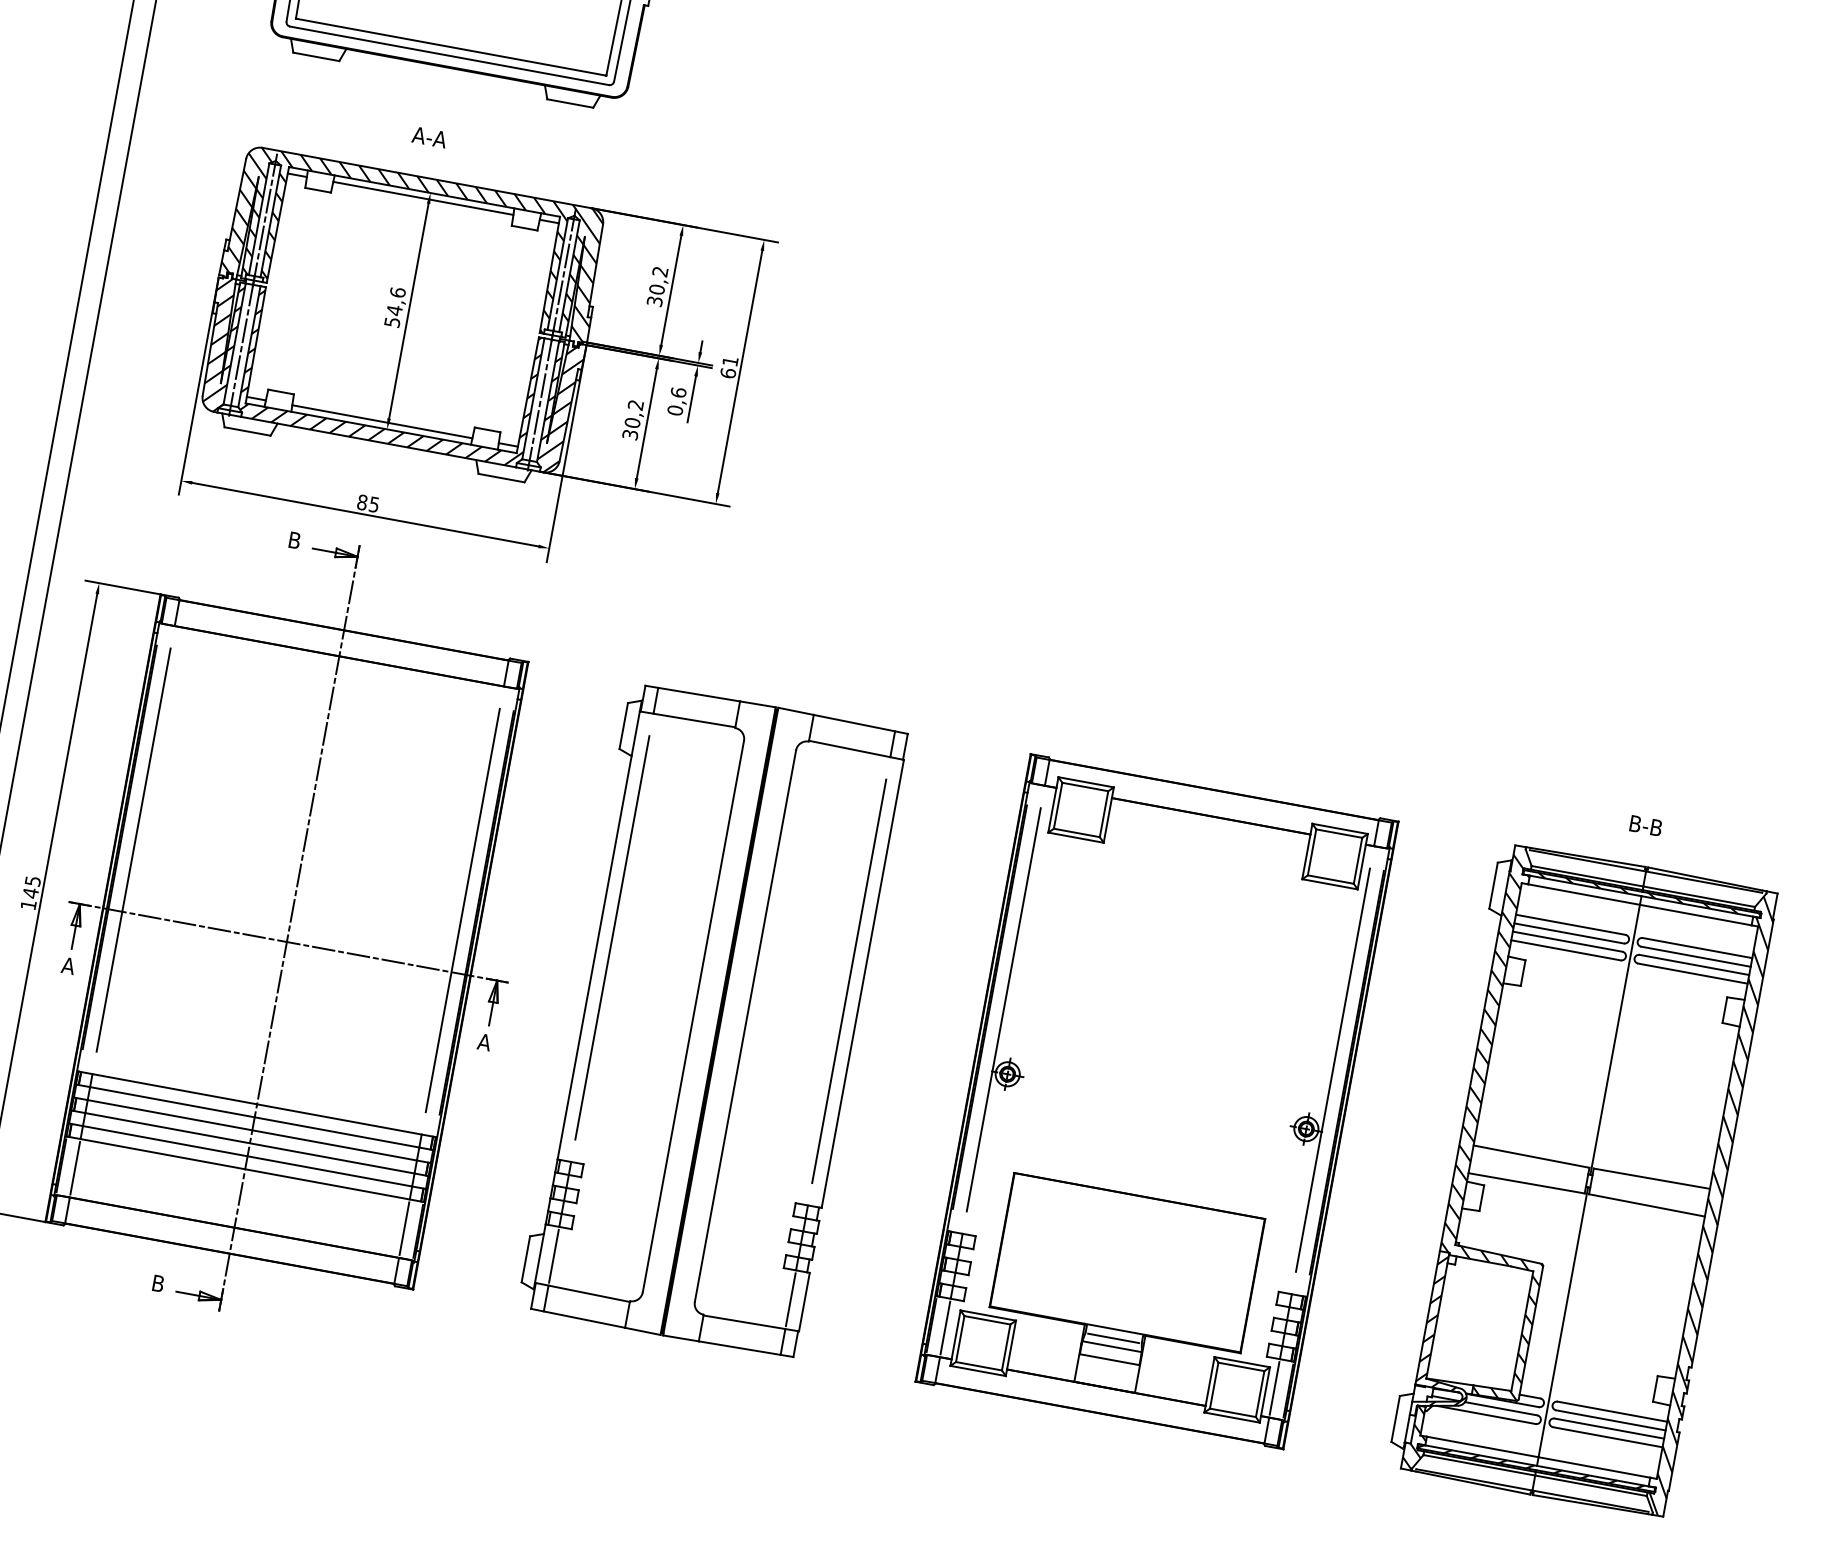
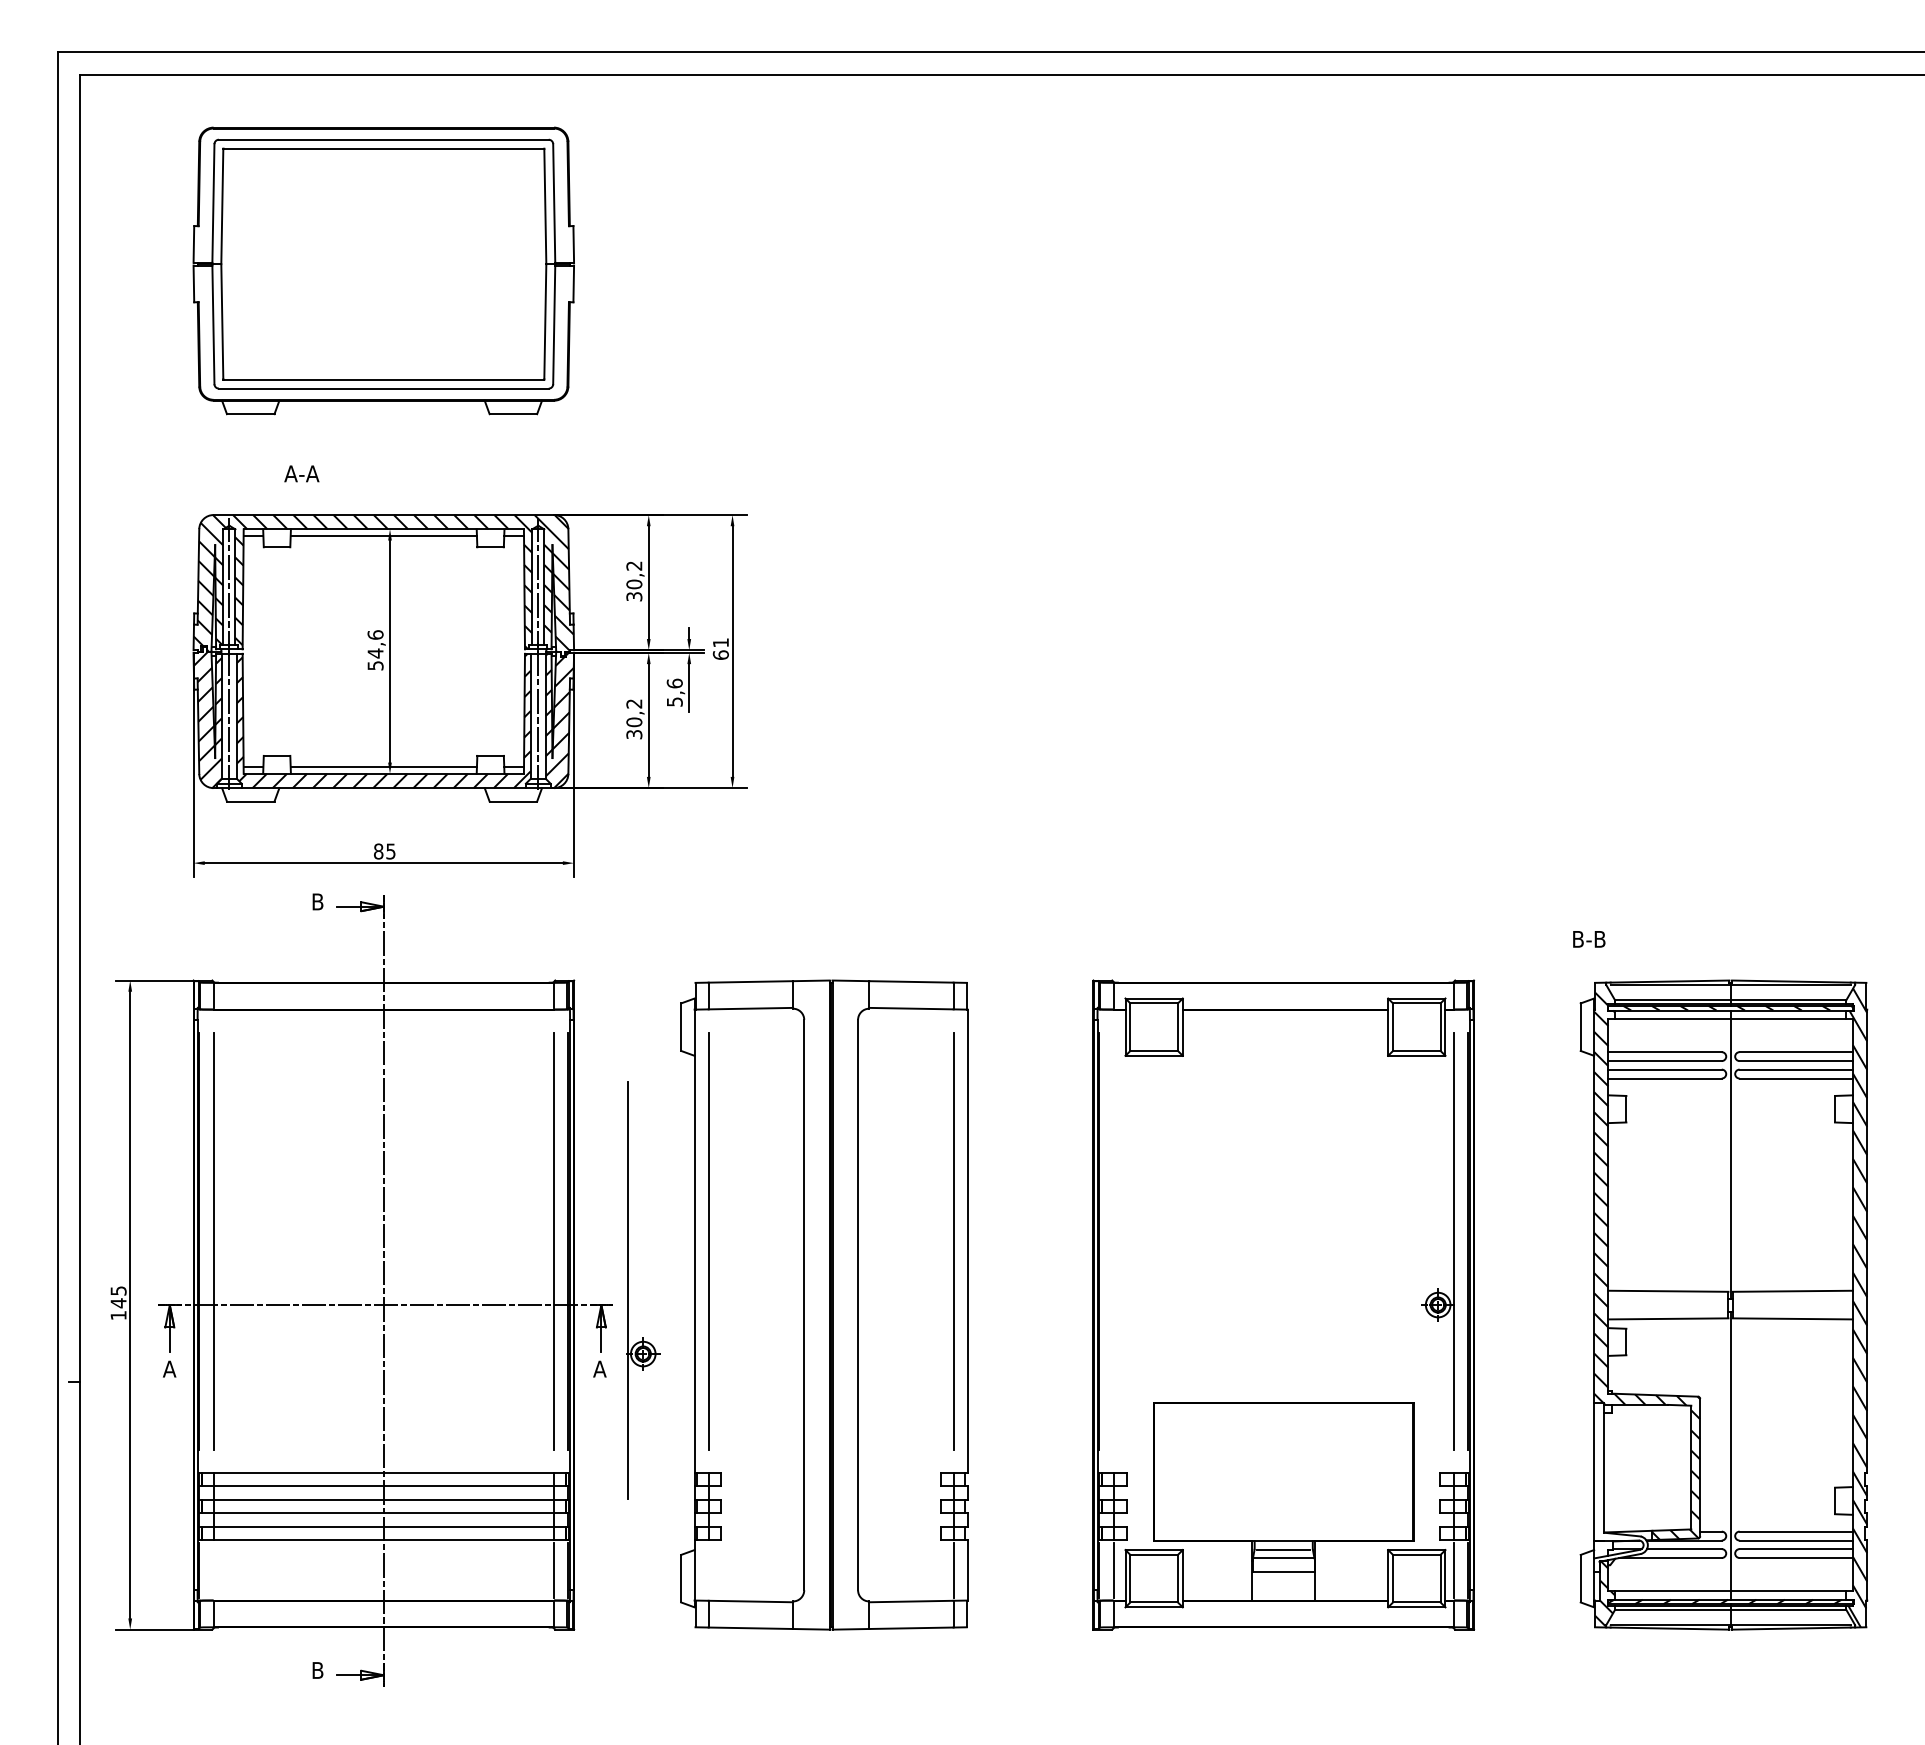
text: (429, 136) -> (301, 473), moved
text: (675, 409) -> (674, 701), 0,6 -> 5,6
text: (1646, 826) -> (1589, 939), moved
part: (1004, 1010) -> (628, 1290), moved
line: (75, 1168) -> (213, 1570), removed
line: (553, 1256) -> (708, 1570), removed
hatch: (1451, 1333) -> (1620, 1482), removed

